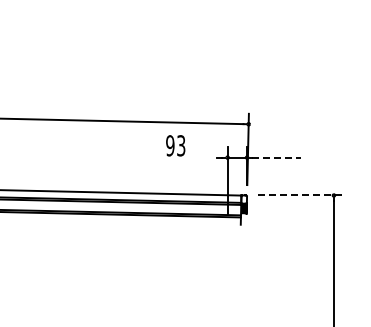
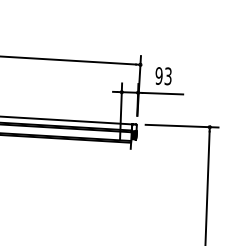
text: (175, 145) -> (163, 75), moved
line: (277, 157) -> (163, 93), dashed -> solid
line: (301, 195) -> (182, 126), dashed -> solid

